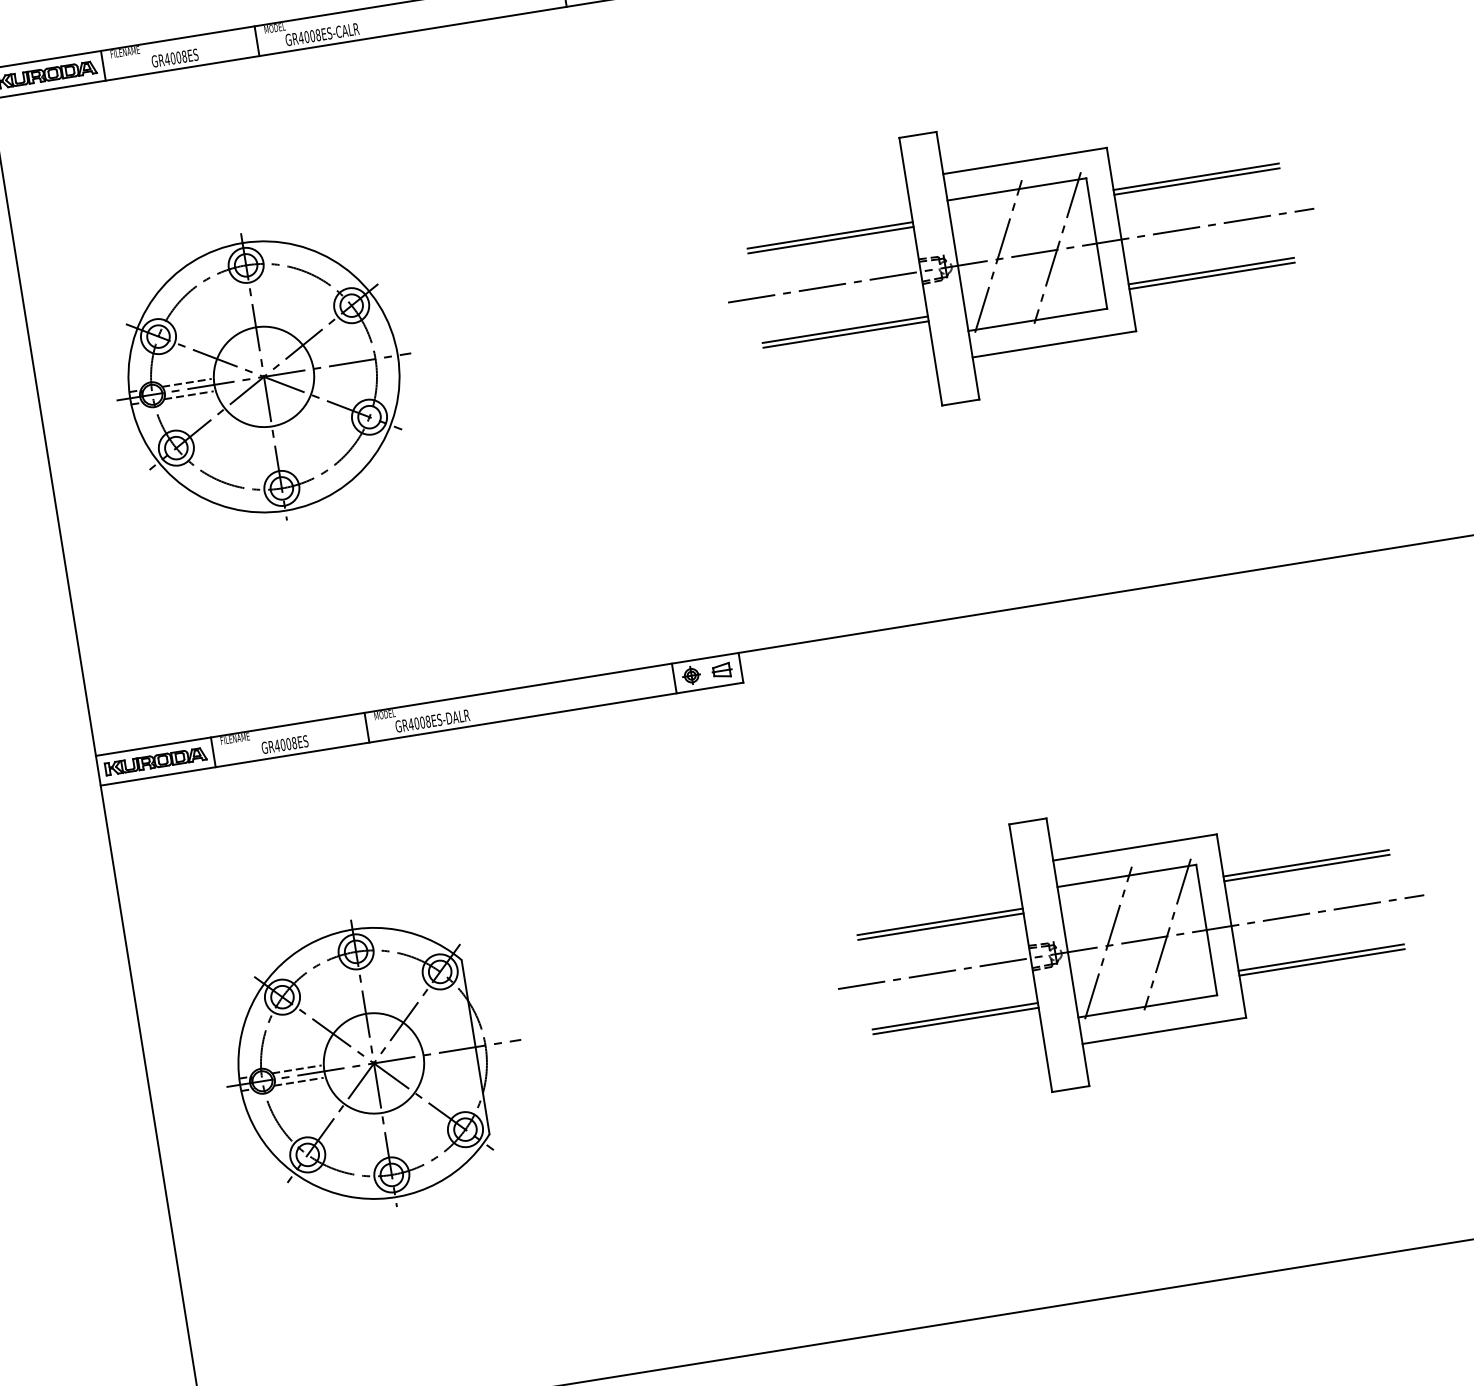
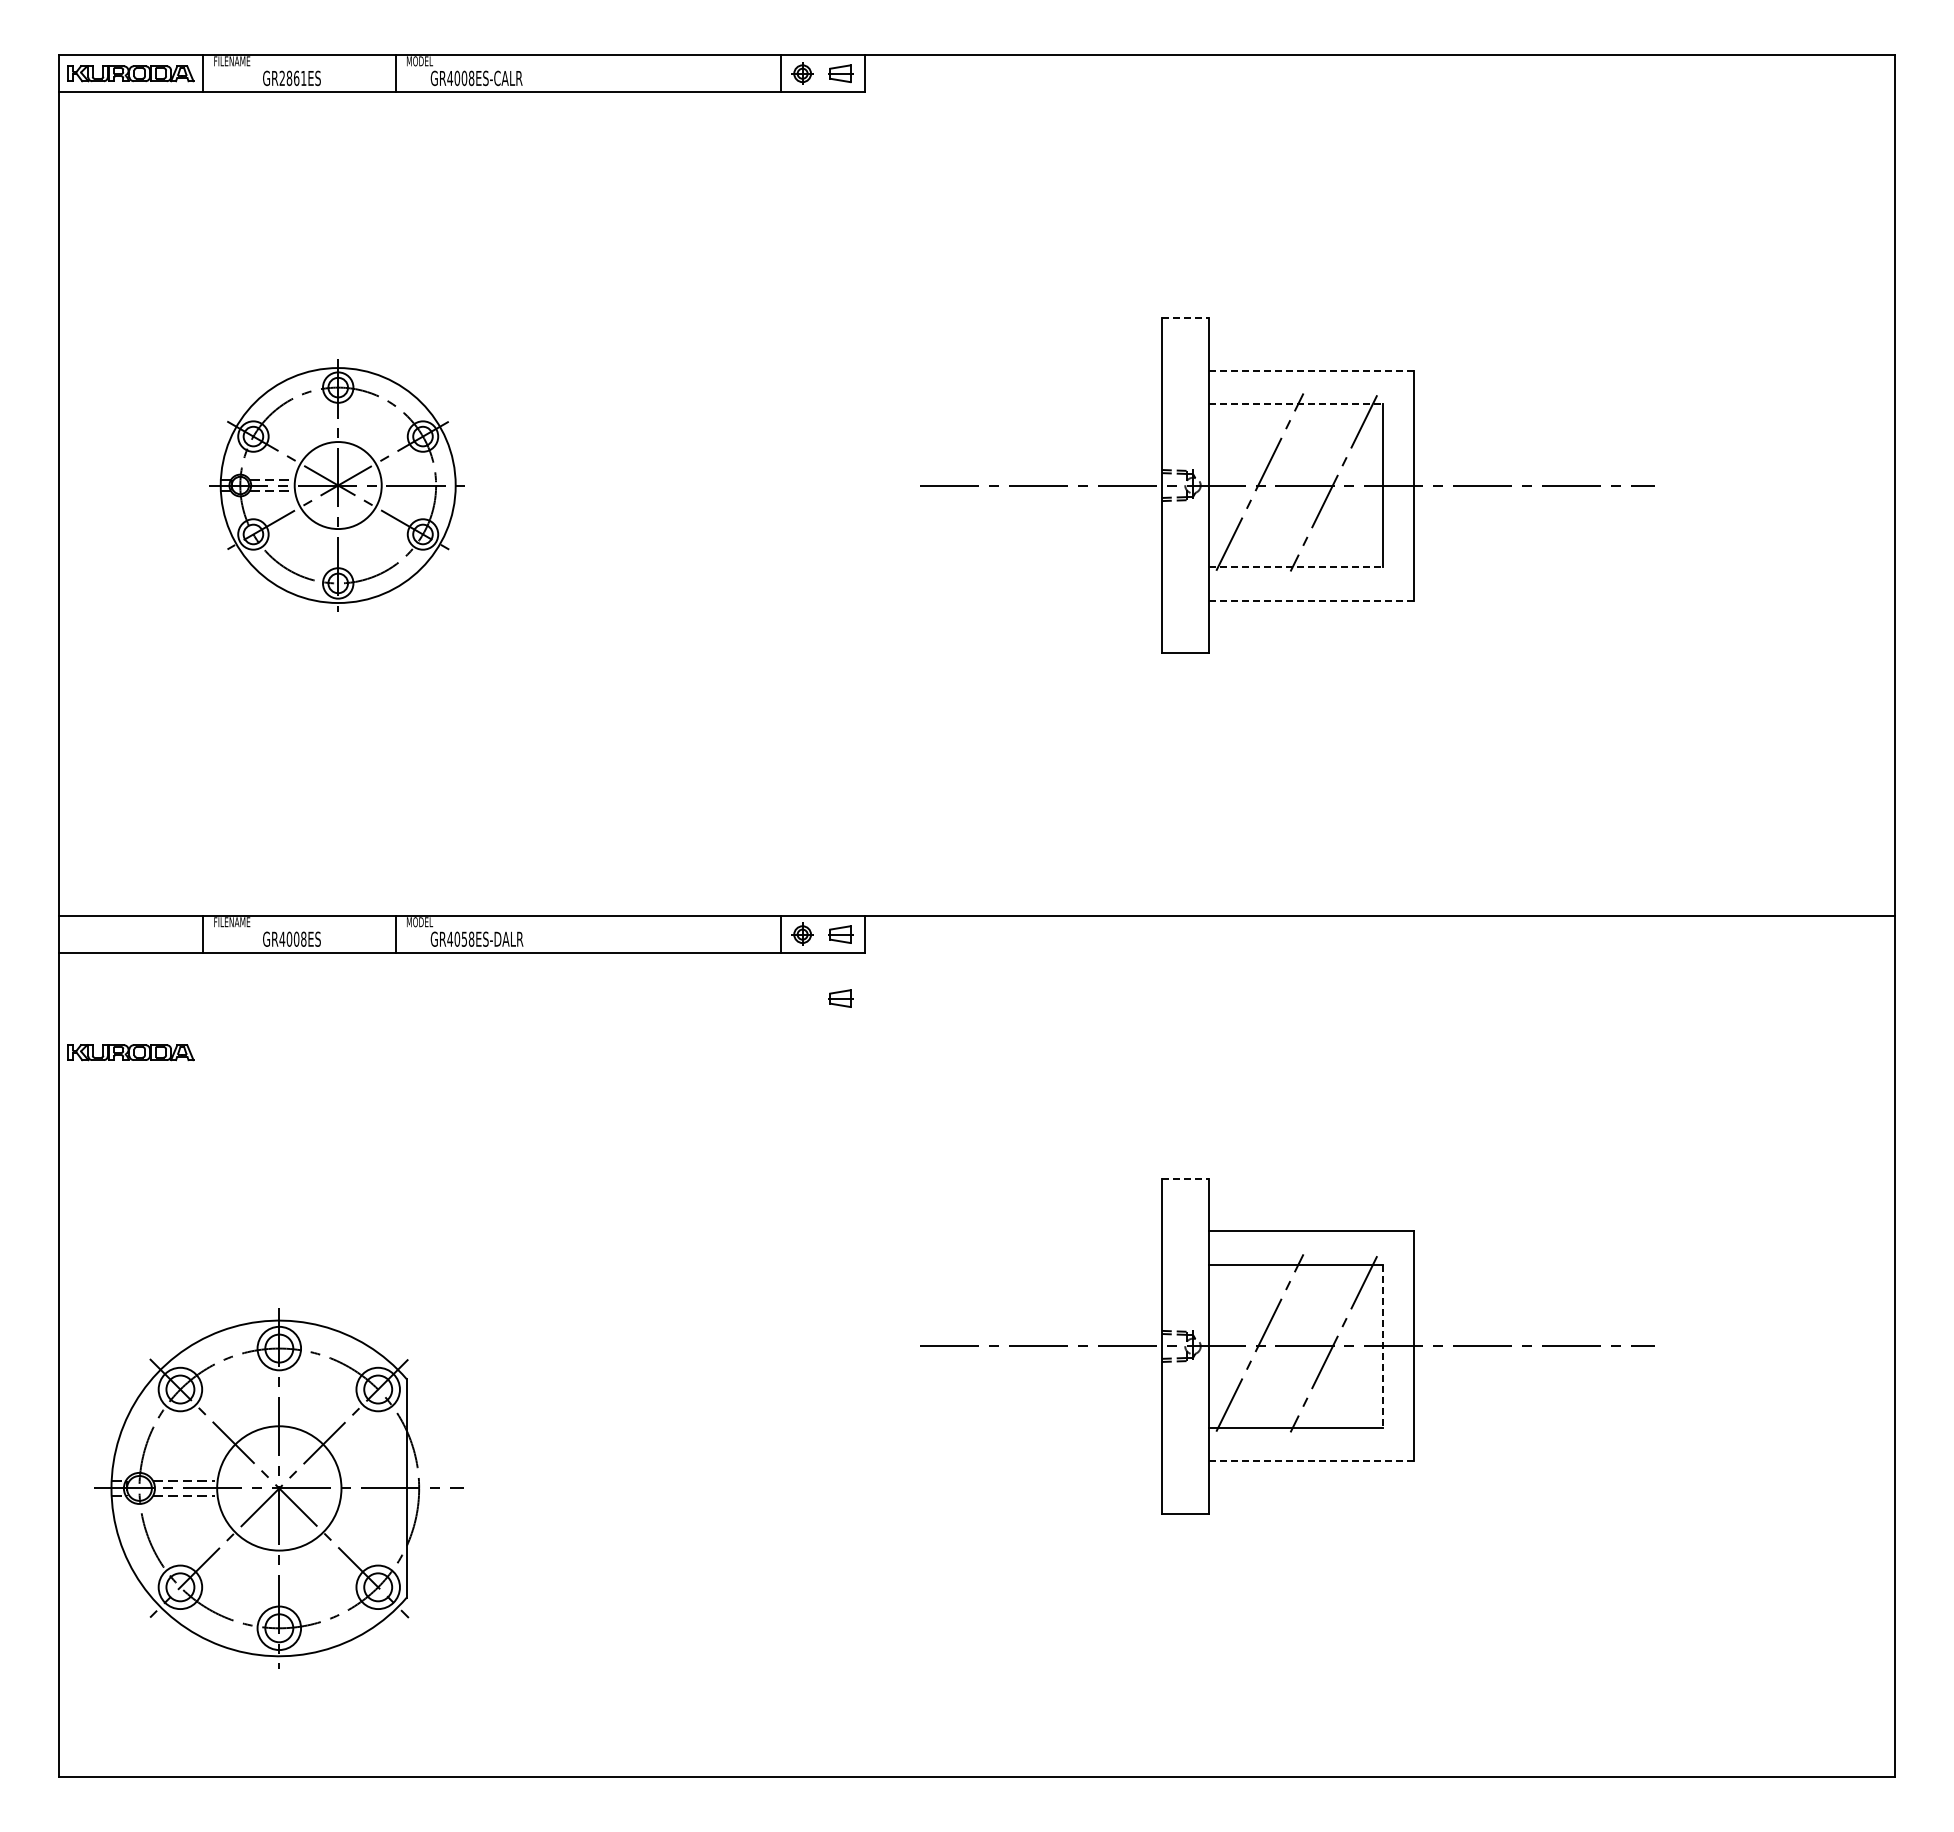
text: (175, 58) -> (292, 78), GR4008ES -> GR2861ES
line: (918, 134) -> (1185, 317), solid -> dashed
line: (1025, 160) -> (1311, 370), solid -> dashed
line: (1195, 176) -> (1516, 423), removed
line: (1196, 181) -> (1516, 429), removed
line: (1017, 189) -> (1296, 403), solid -> dashed
line: (829, 235) -> (1057, 423), removed
line: (830, 240) -> (1057, 429), removed
line: (1210, 271) -> (1516, 541), removed
line: (1211, 275) -> (1516, 547), removed
line: (1038, 319) -> (1296, 567), solid -> dashed
line: (844, 329) -> (1057, 541), removed
line: (845, 334) -> (1057, 547), removed
line: (1054, 344) -> (1311, 600), solid -> dashed
part: (263, 376) -> (337, 485), size x0.7
text: (422, 721) -> (464, 938), GR4008ES-DALR -> GR4058ES-DALR
part: (730, 721) -> (840, 998), added
part: (155, 761) -> (130, 1052), moved
line: (1028, 821) -> (1185, 1178), solid -> dashed
line: (1305, 863) -> (1516, 1284), removed
line: (1306, 868) -> (1516, 1290), removed
line: (939, 922) -> (1057, 1284), removed
line: (940, 926) -> (1057, 1290), removed
line: (1206, 930) -> (1382, 1346), solid -> dashed
line: (1320, 957) -> (1516, 1402), removed
line: (1321, 962) -> (1516, 1408), removed
line: (954, 1016) -> (1057, 1402), removed
line: (955, 1021) -> (1057, 1408), removed
line: (1164, 1030) -> (1311, 1461), solid -> dashed
part: (373, 1063) -> (278, 1488), moved

